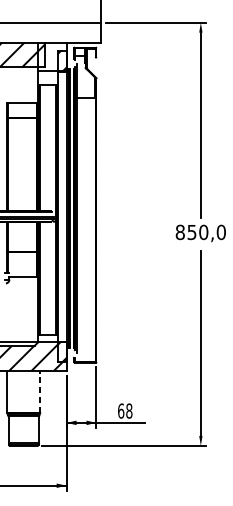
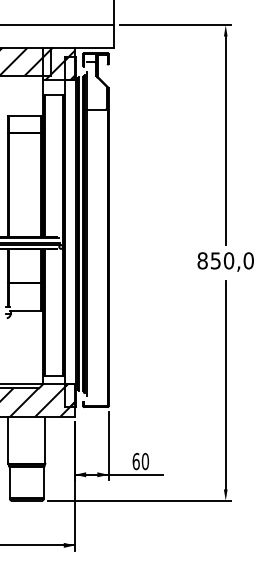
hatch: (52, 56) -> (59, 63), added
line: (40, 391) -> (45, 439), dashed -> solid
text: (128, 411) -> (144, 461), 68 -> 60

